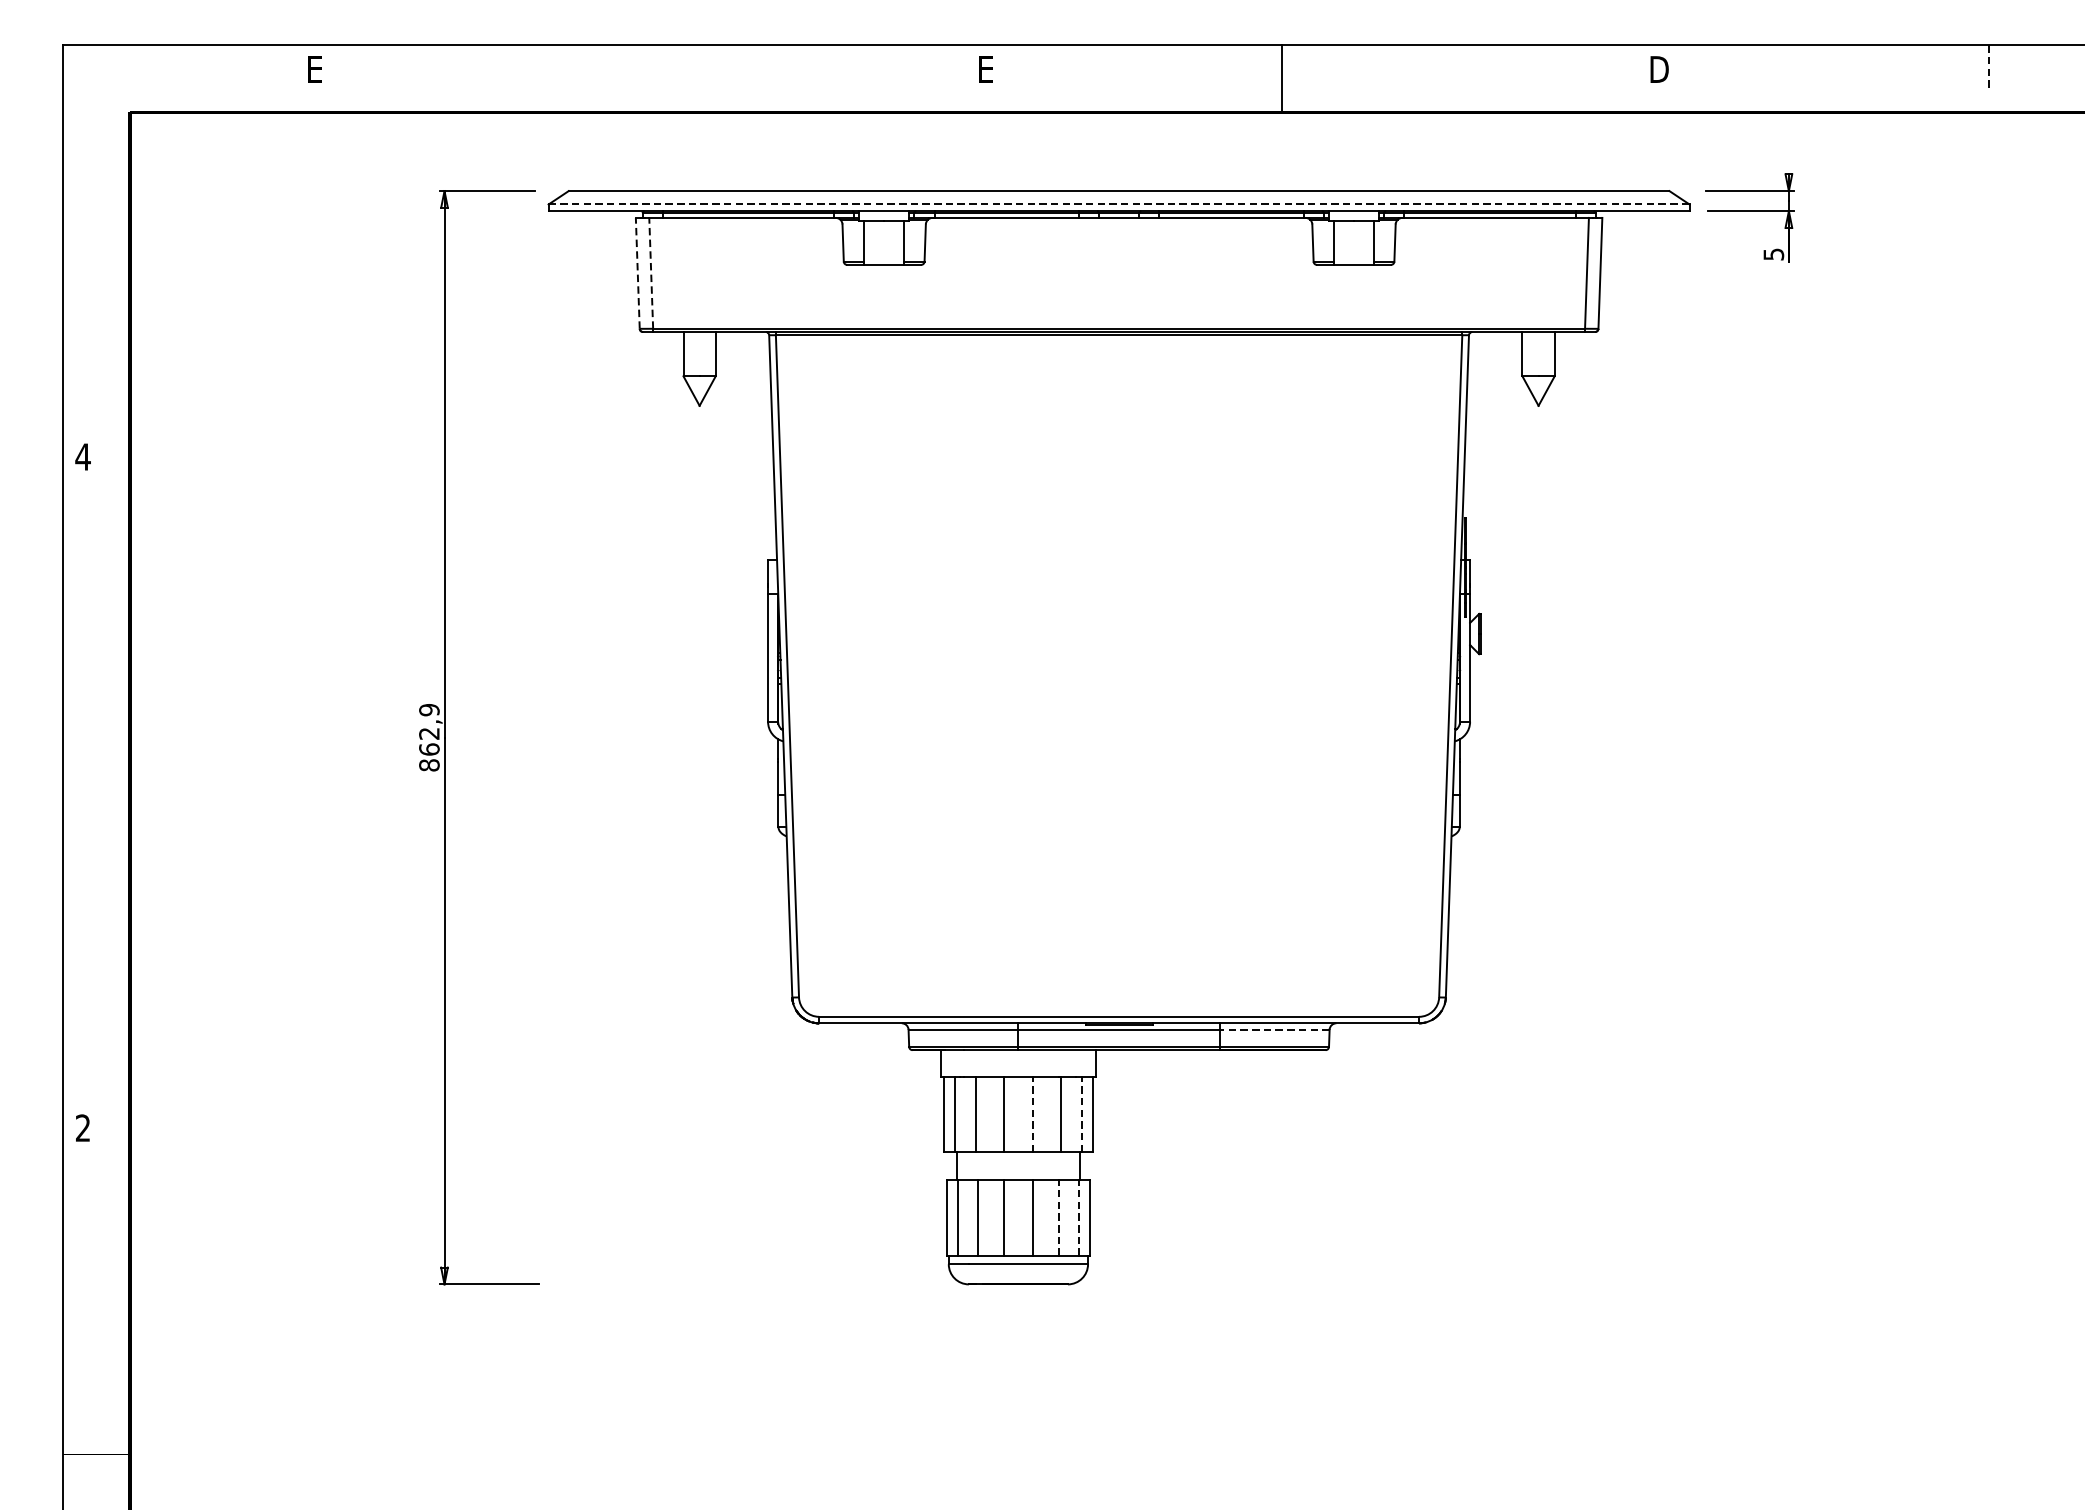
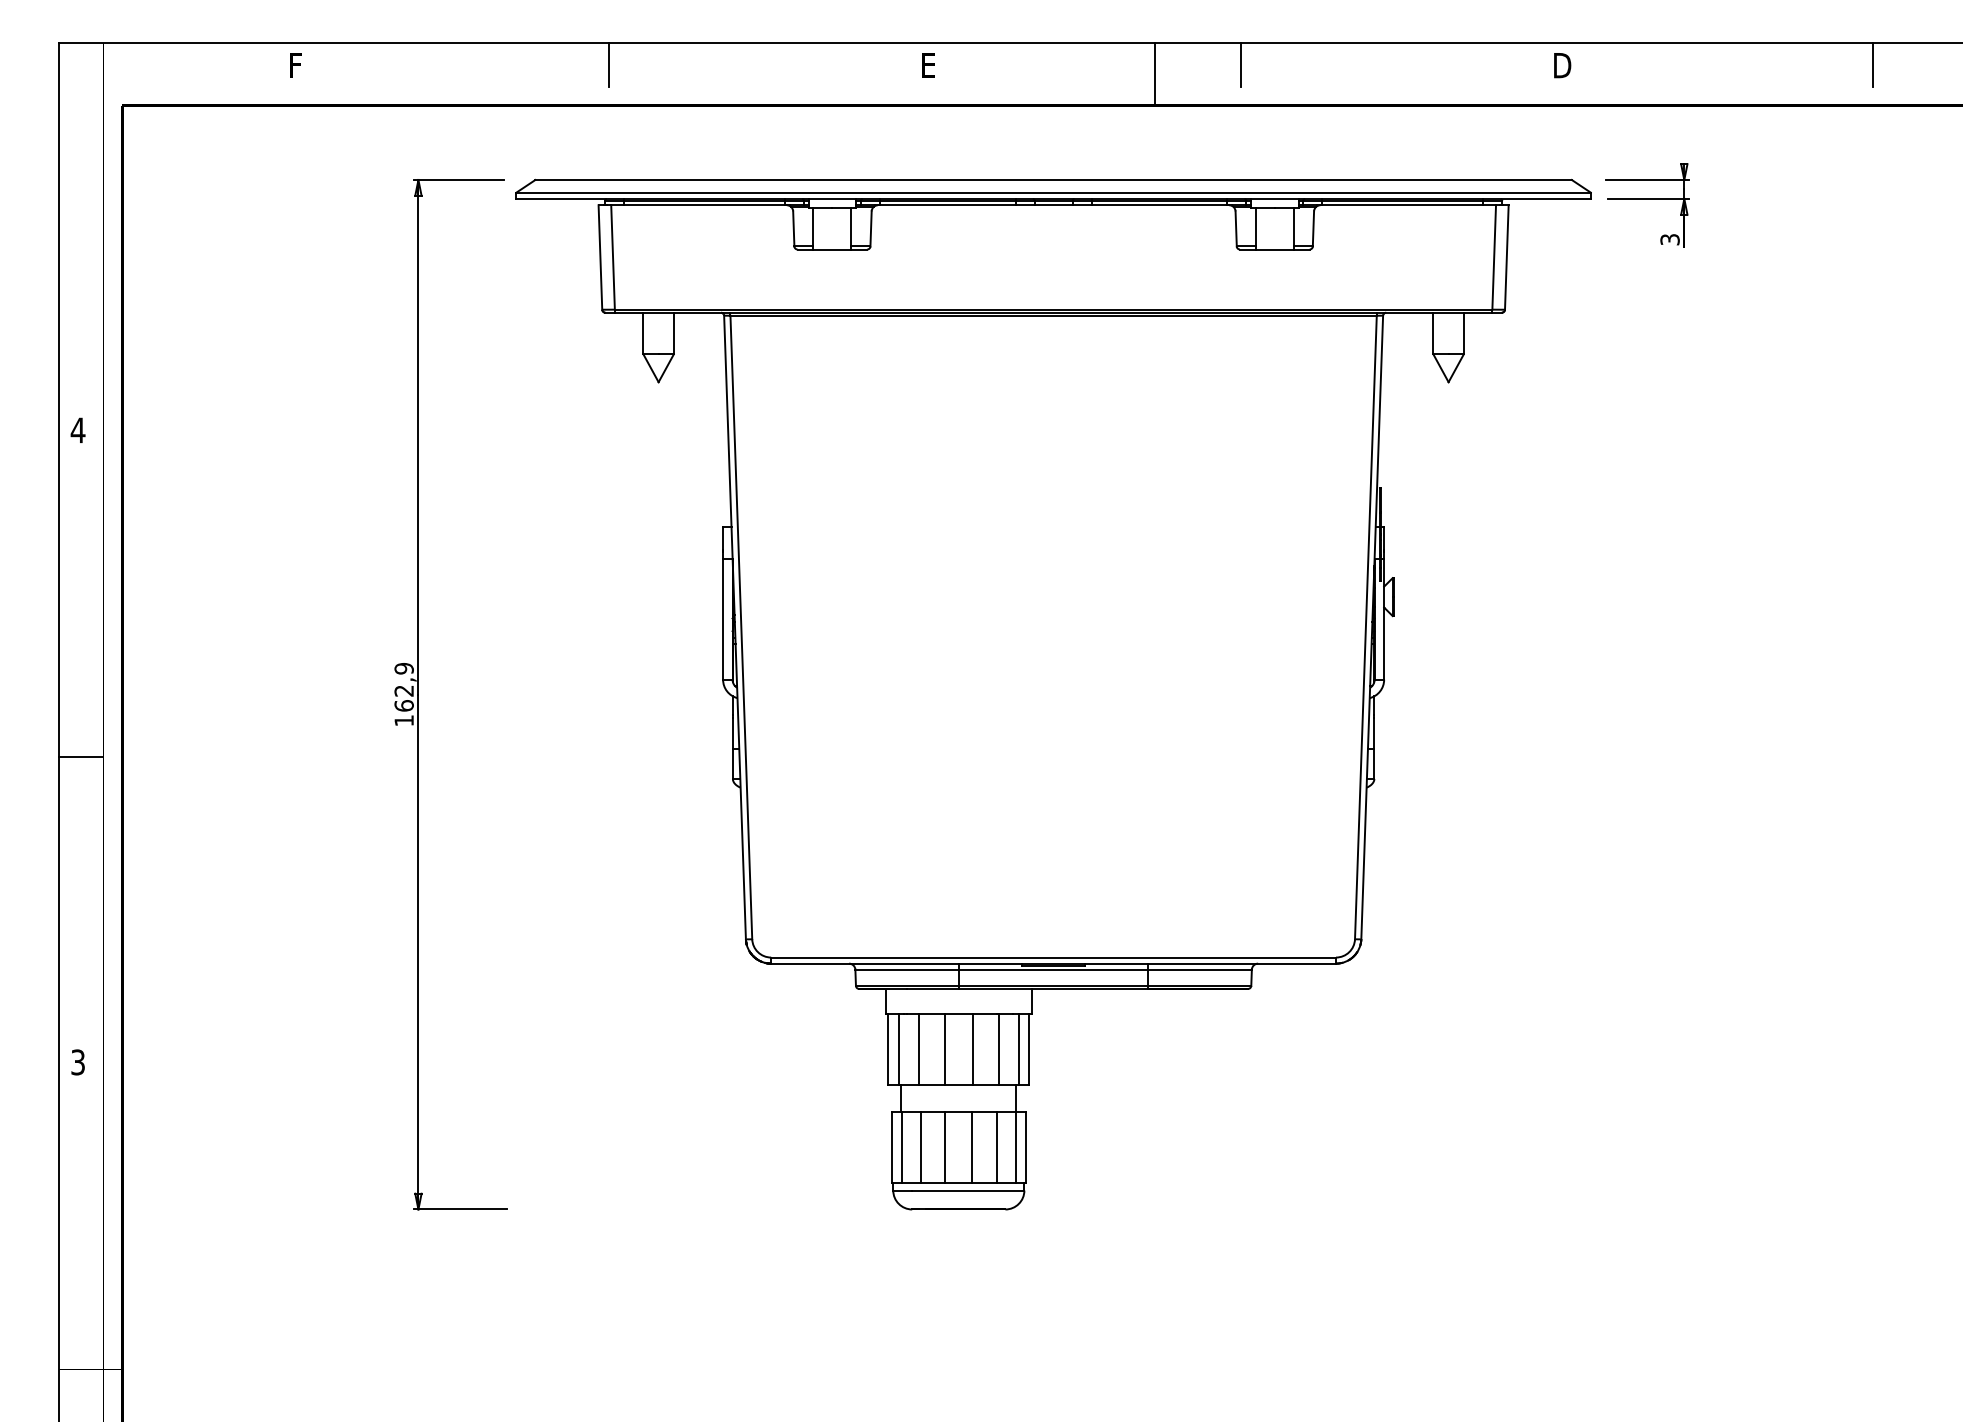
line: (646, 68) -> (608, 64), added
line: (1317, 68) -> (1240, 64), added
text: (316, 69) -> (297, 65), E -> F
line: (1988, 69) -> (1872, 65), dashed -> solid
line: (1282, 77) -> (1155, 73), moved
line: (1120, 204) -> (1054, 192), dashed -> solid
text: (1773, 254) -> (1669, 239), 5 -> 3
line: (637, 272) -> (600, 256), dashed -> solid
line: (651, 272) -> (613, 256), dashed -> solid
text: (428, 765) -> (403, 720), 862,9 -> 162,9
line: (85, 803) -> (80, 756), added
line: (1275, 1029) -> (1200, 969), dashed -> solid
line: (1032, 1114) -> (972, 1049), dashed -> solid
line: (1081, 1114) -> (1018, 1049), dashed -> solid
text: (82, 1128) -> (77, 1062), 2 -> 3
line: (1058, 1218) -> (996, 1147), dashed -> solid
line: (1078, 1218) -> (1015, 1147), dashed -> solid

